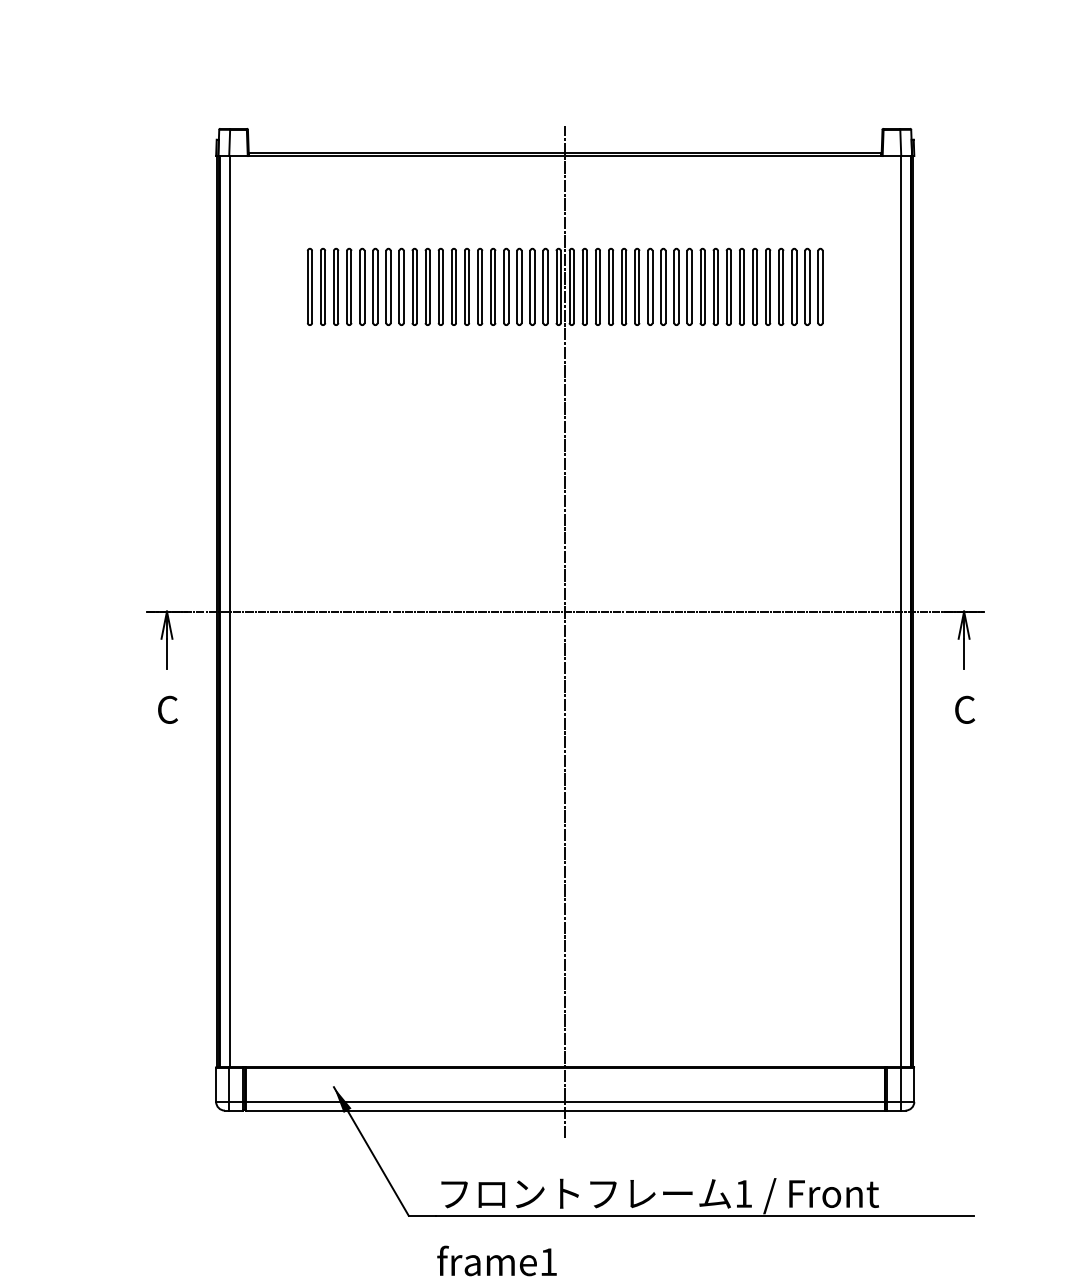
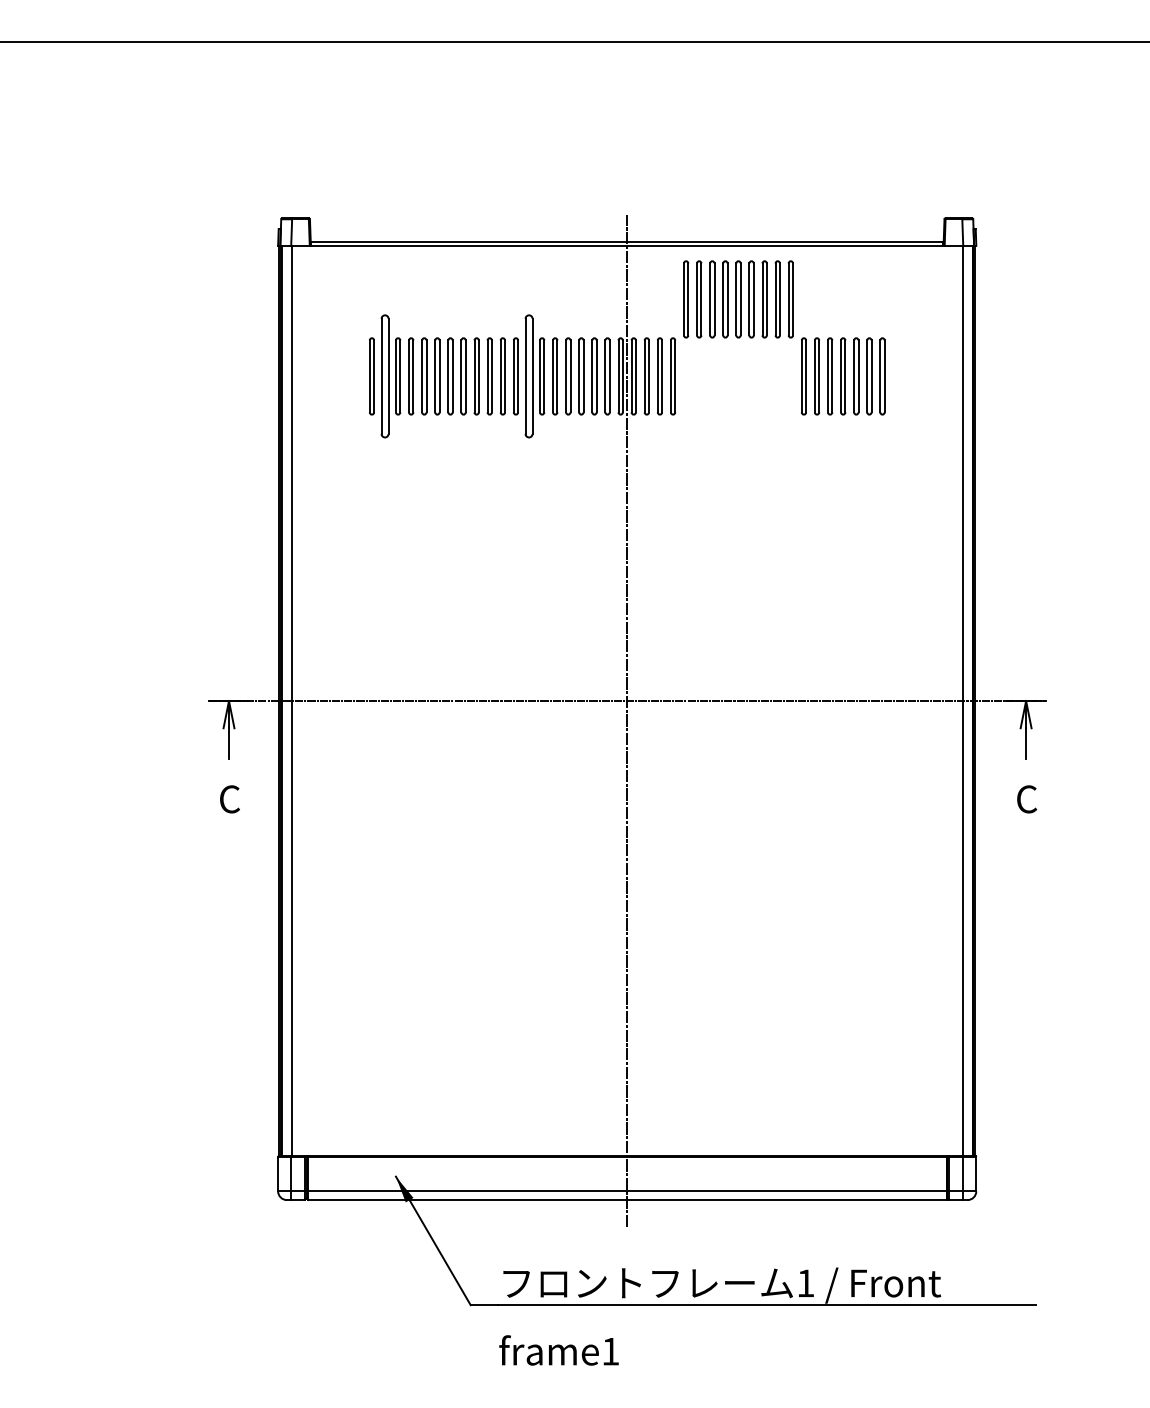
part: (322, 287) -> (384, 376), size x1.6
part: (466, 287) -> (528, 376), size x1.6
part: (676, 287) -> (738, 299), moved

